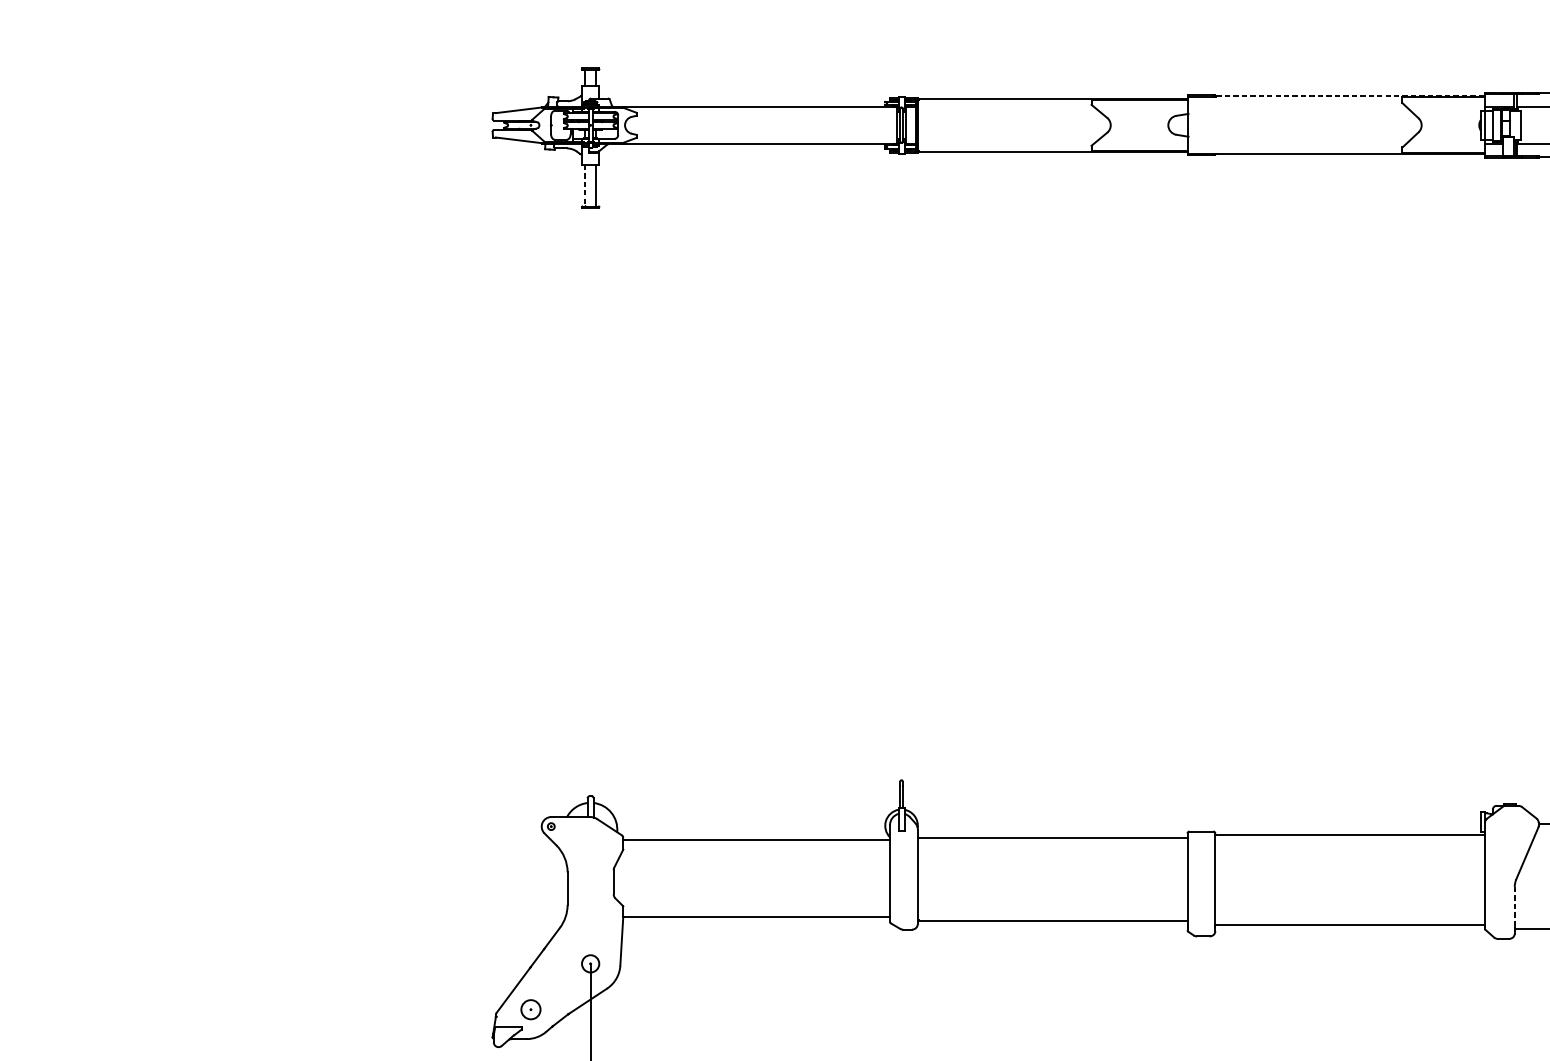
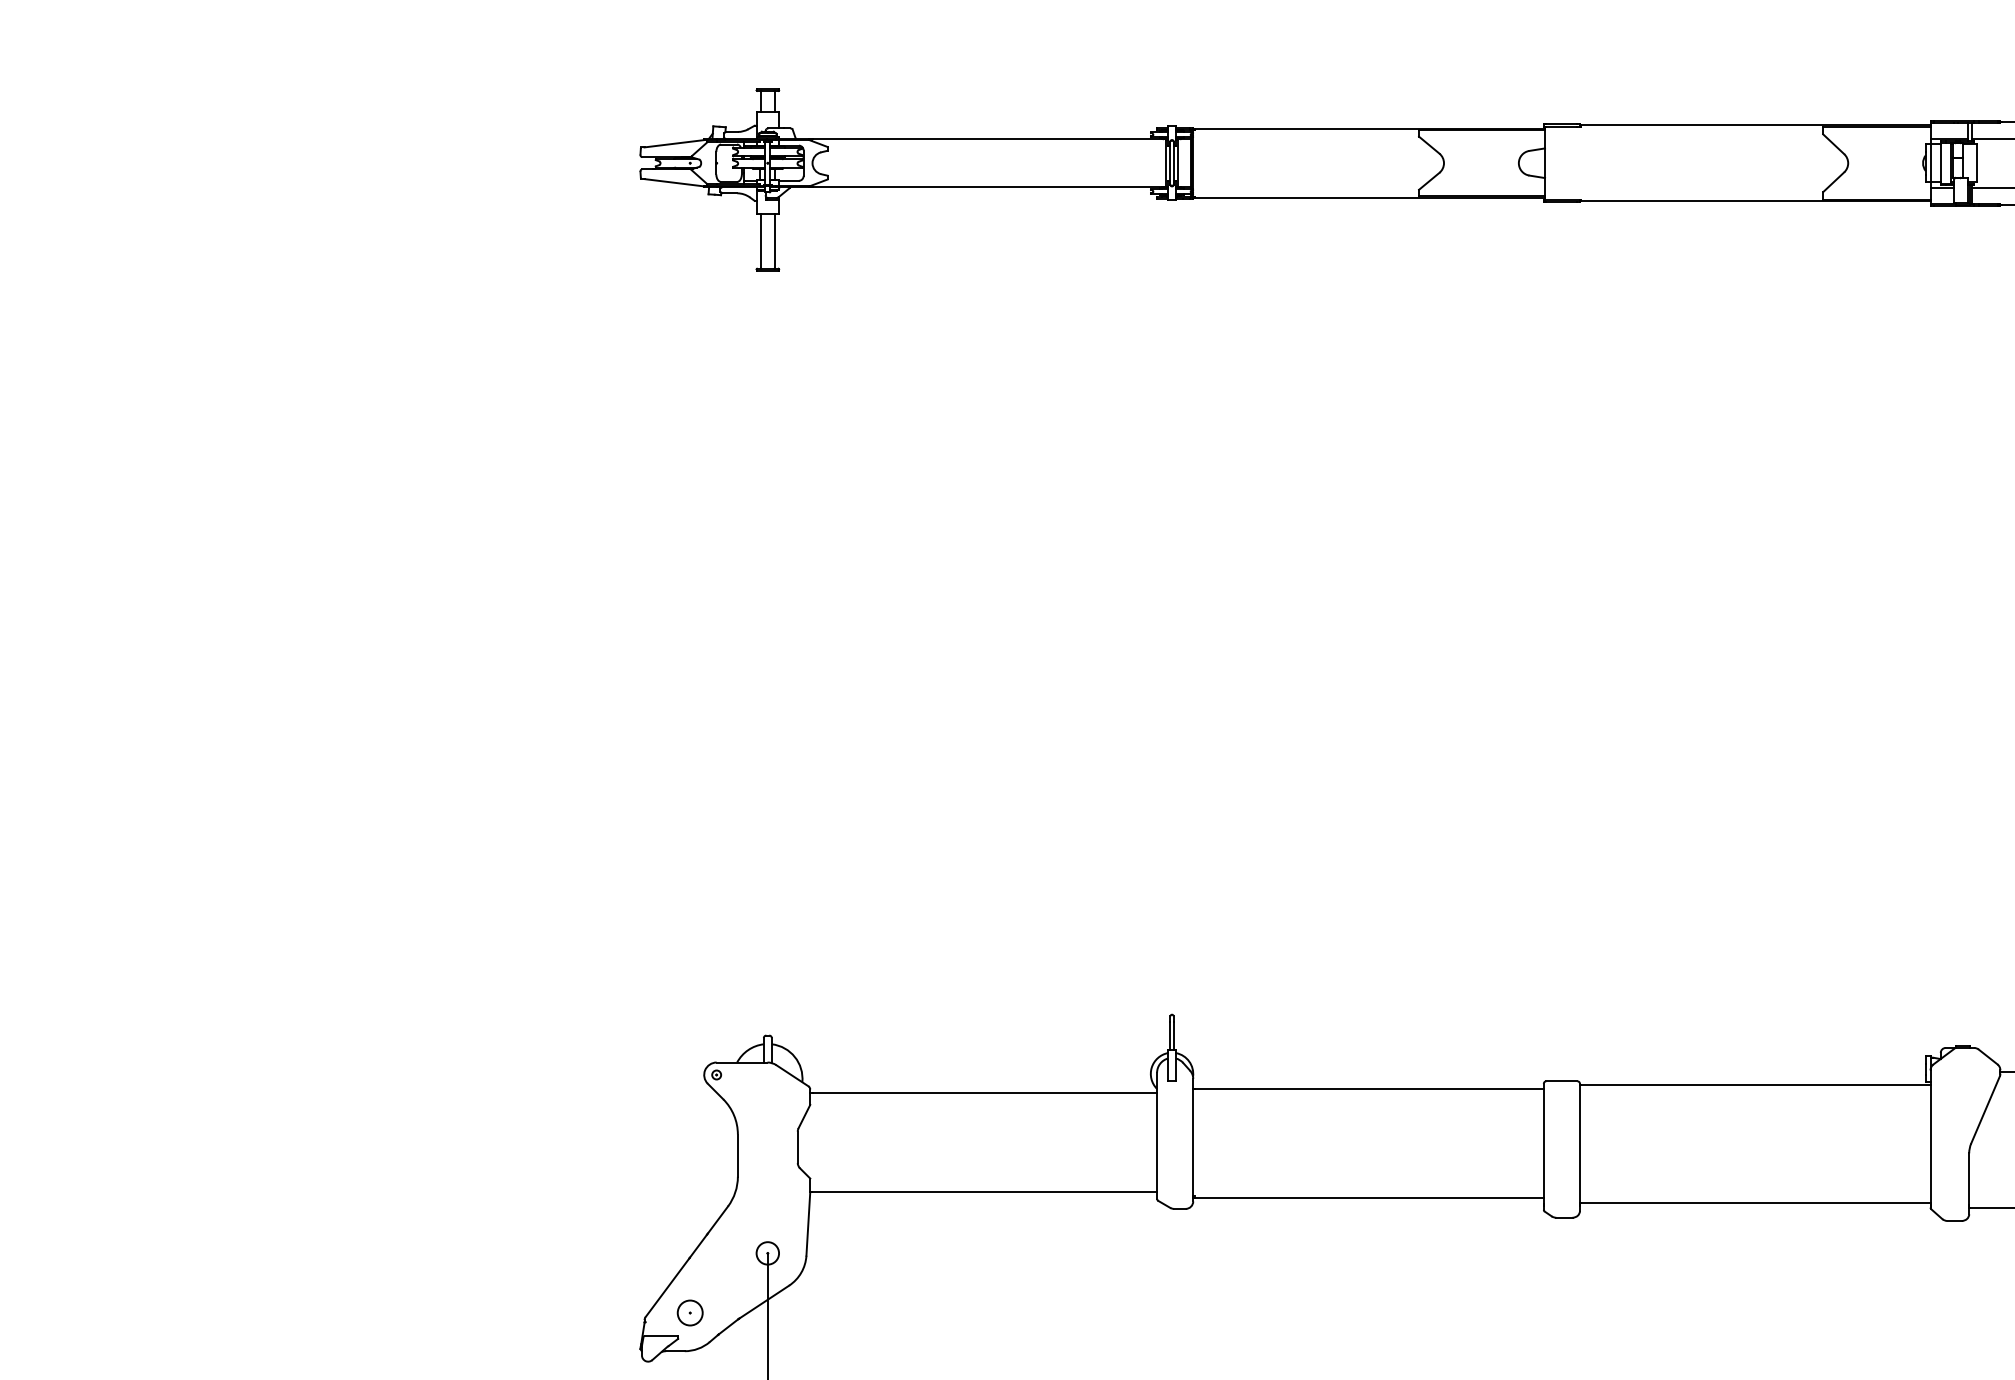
line: (1350, 96) -> (1755, 125), dashed -> solid
line: (585, 185) -> (761, 241), dashed -> solid
line: (1514, 907) -> (1969, 1179), dashed -> solid

